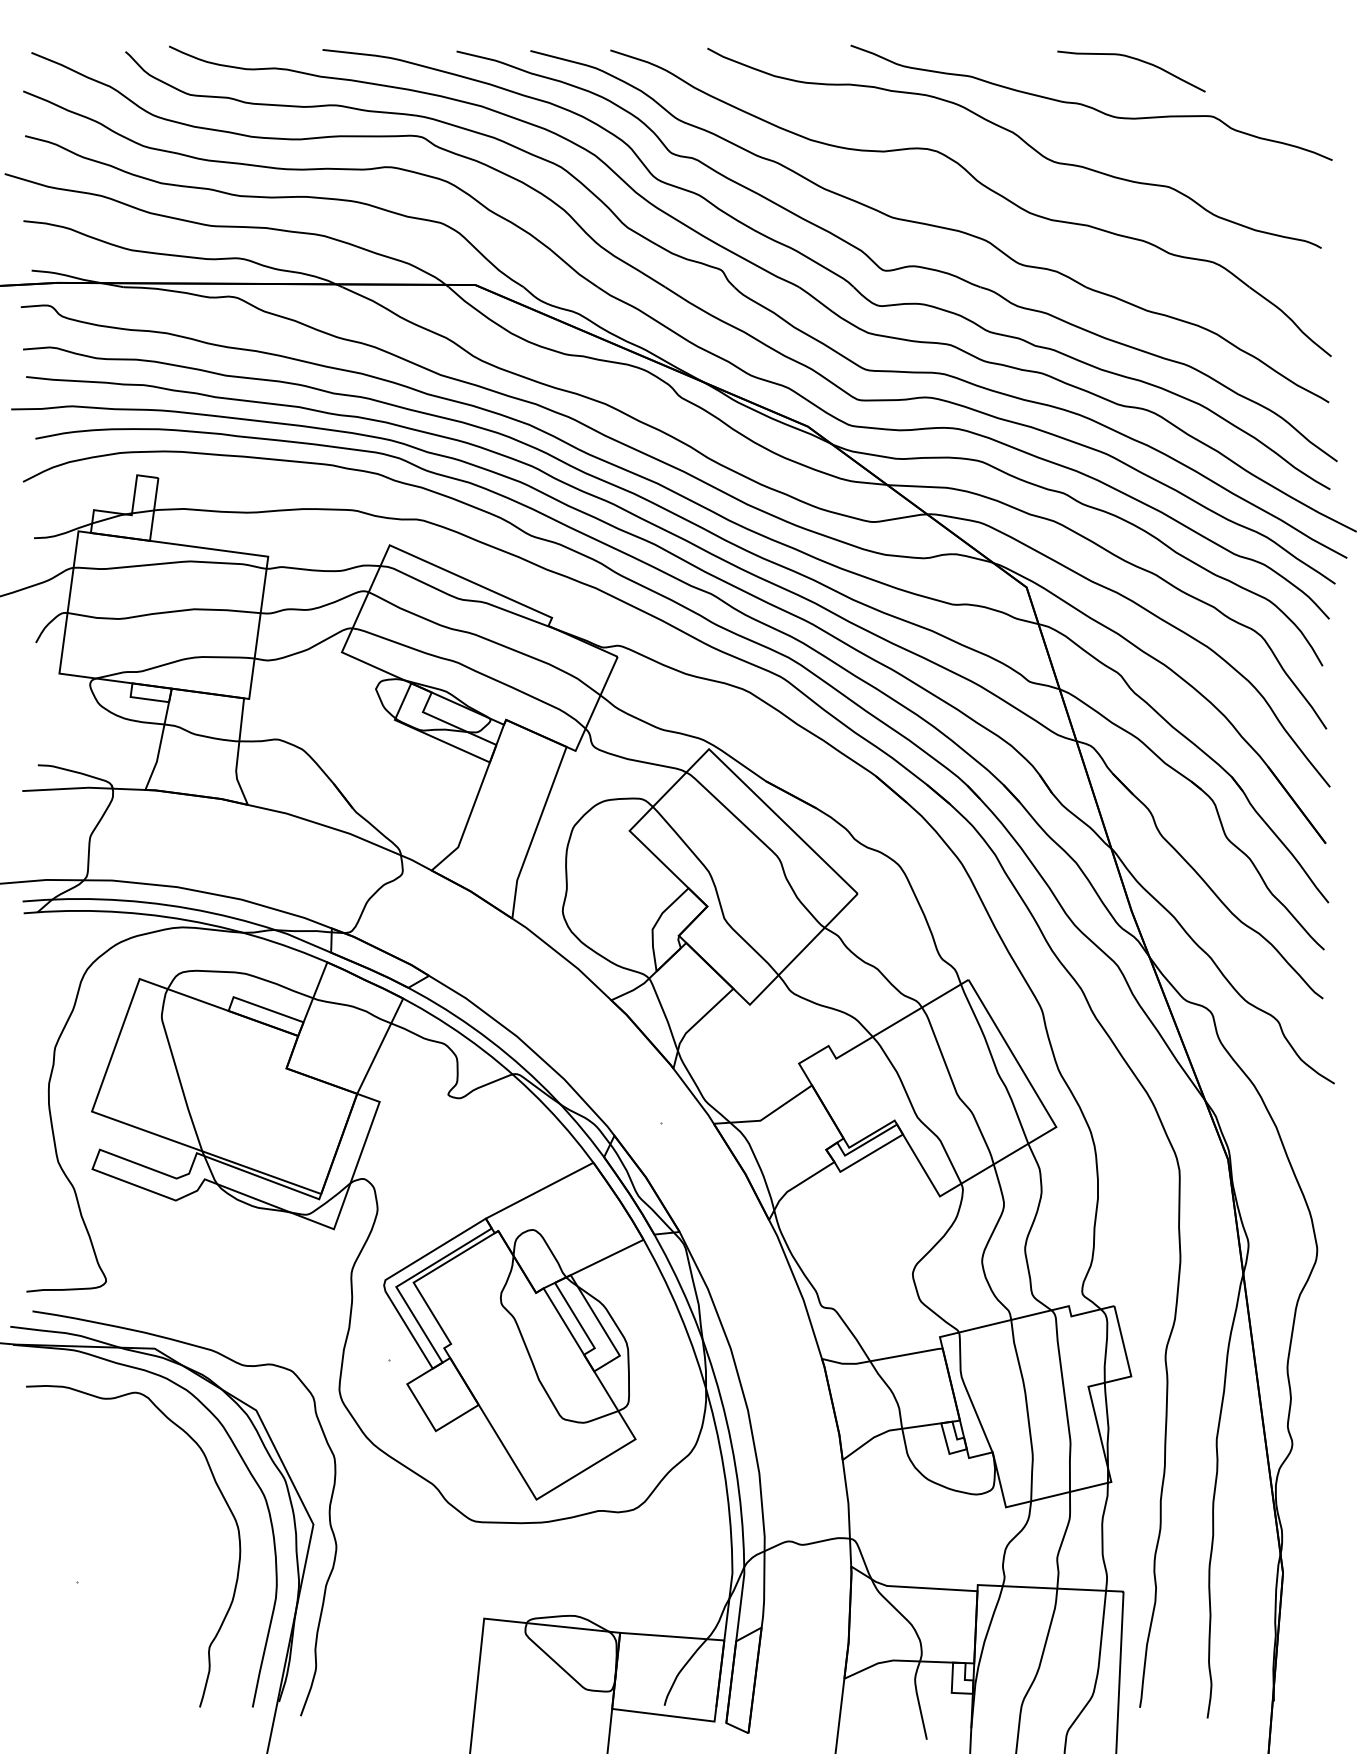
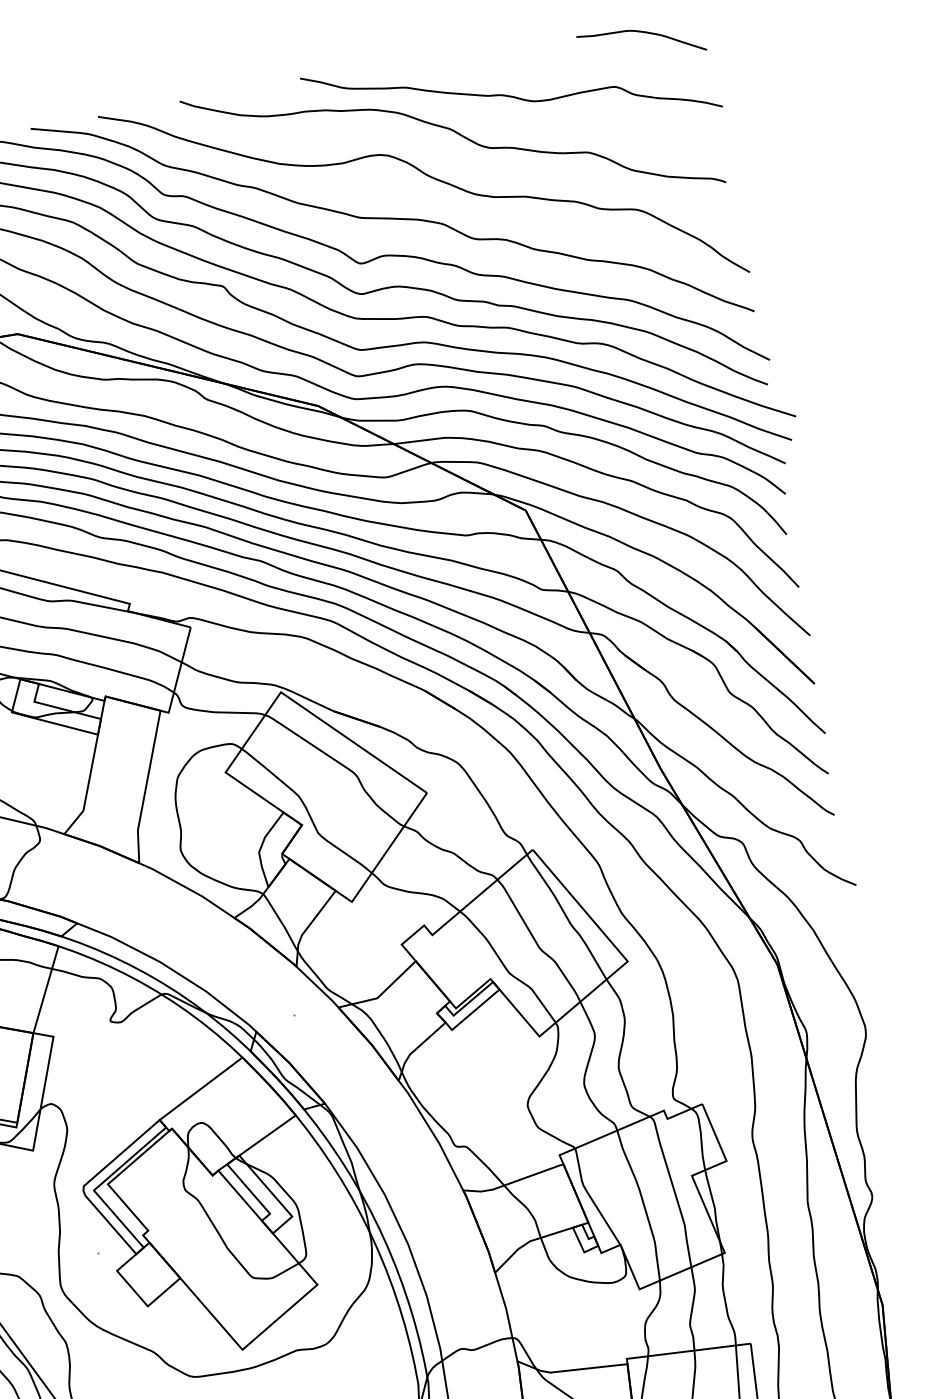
curve: (1133, 59) -> (641, 32), moved

